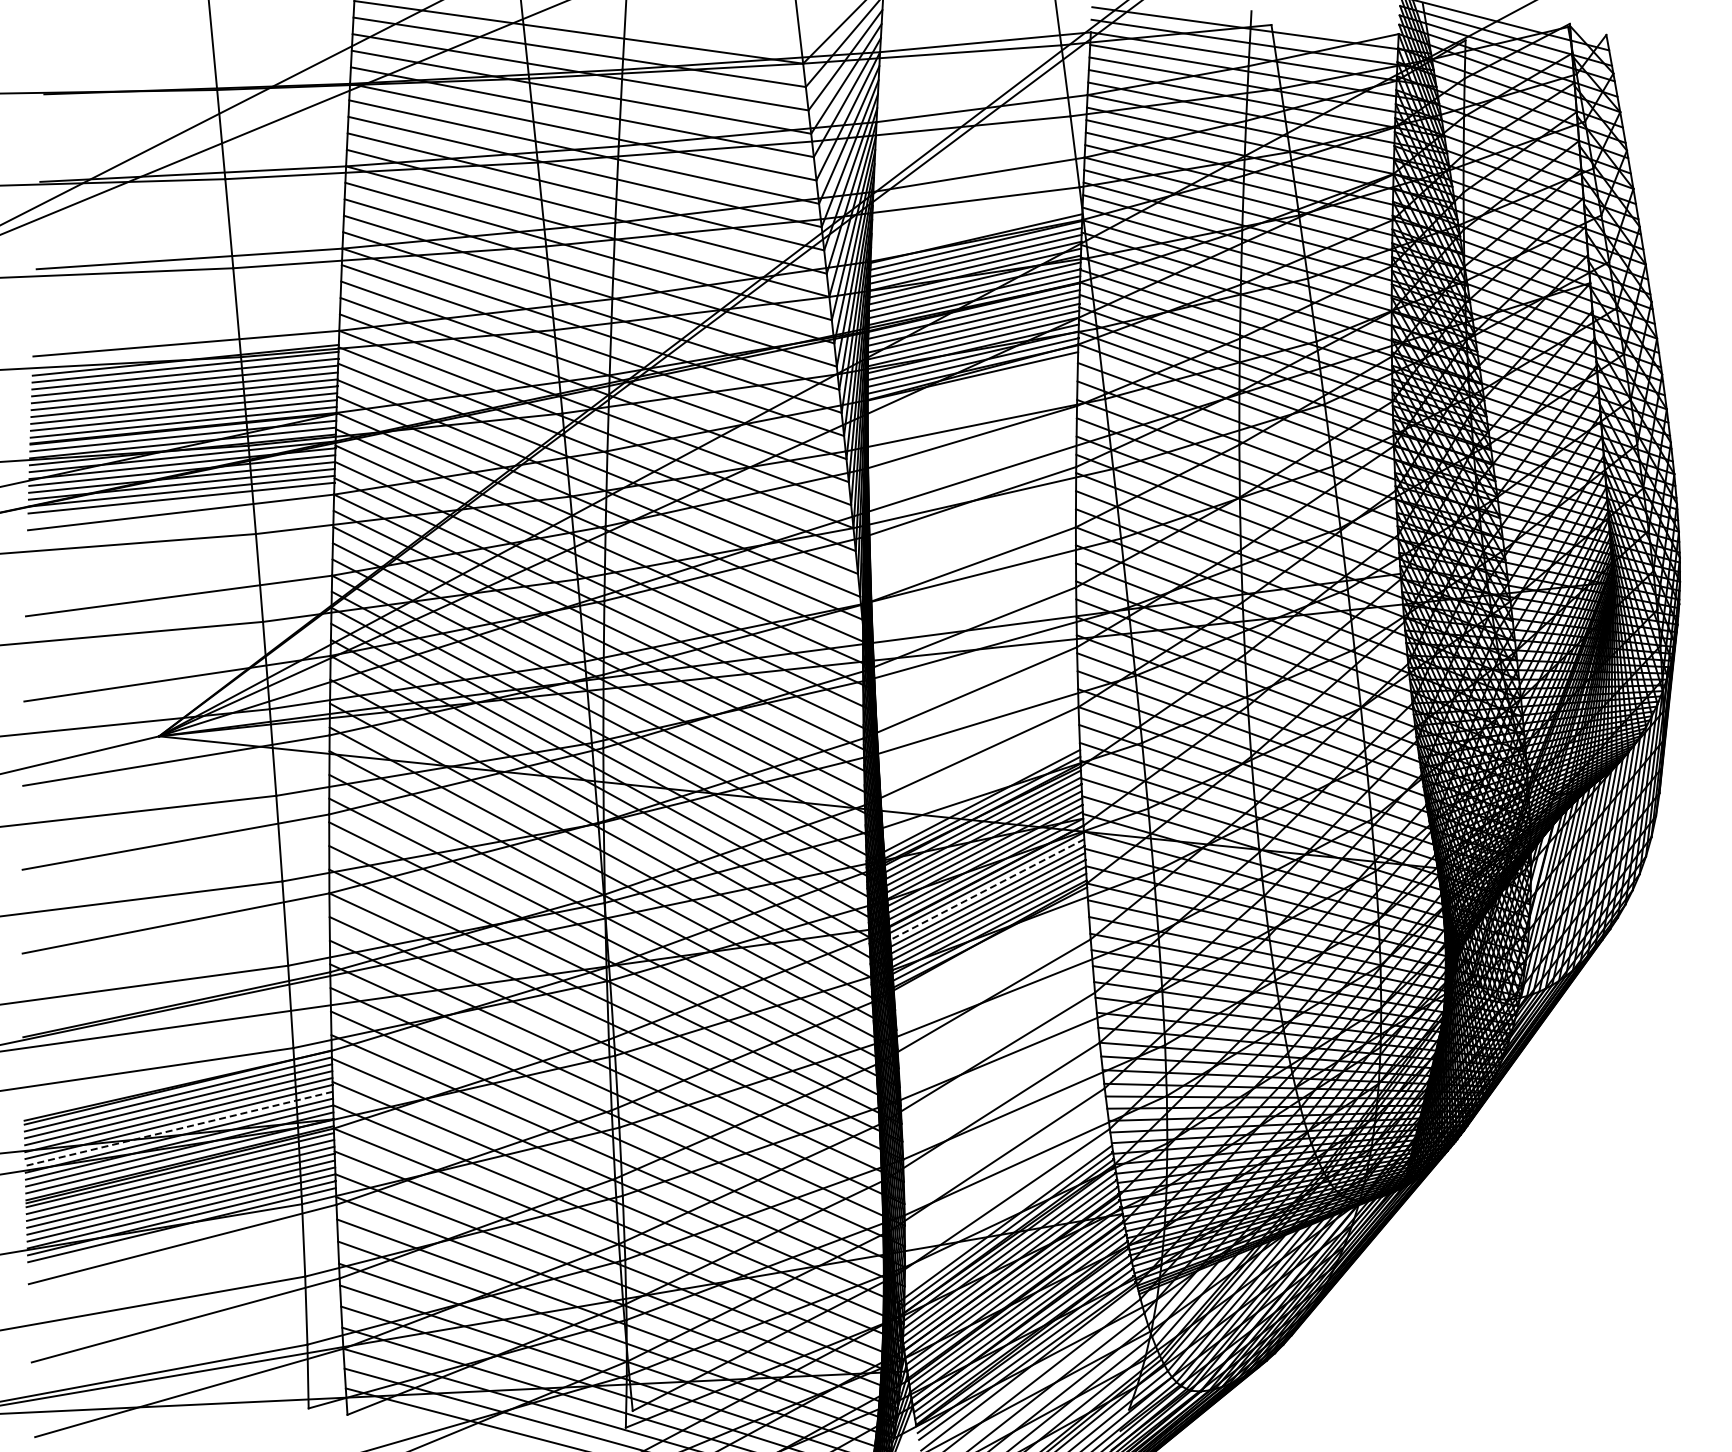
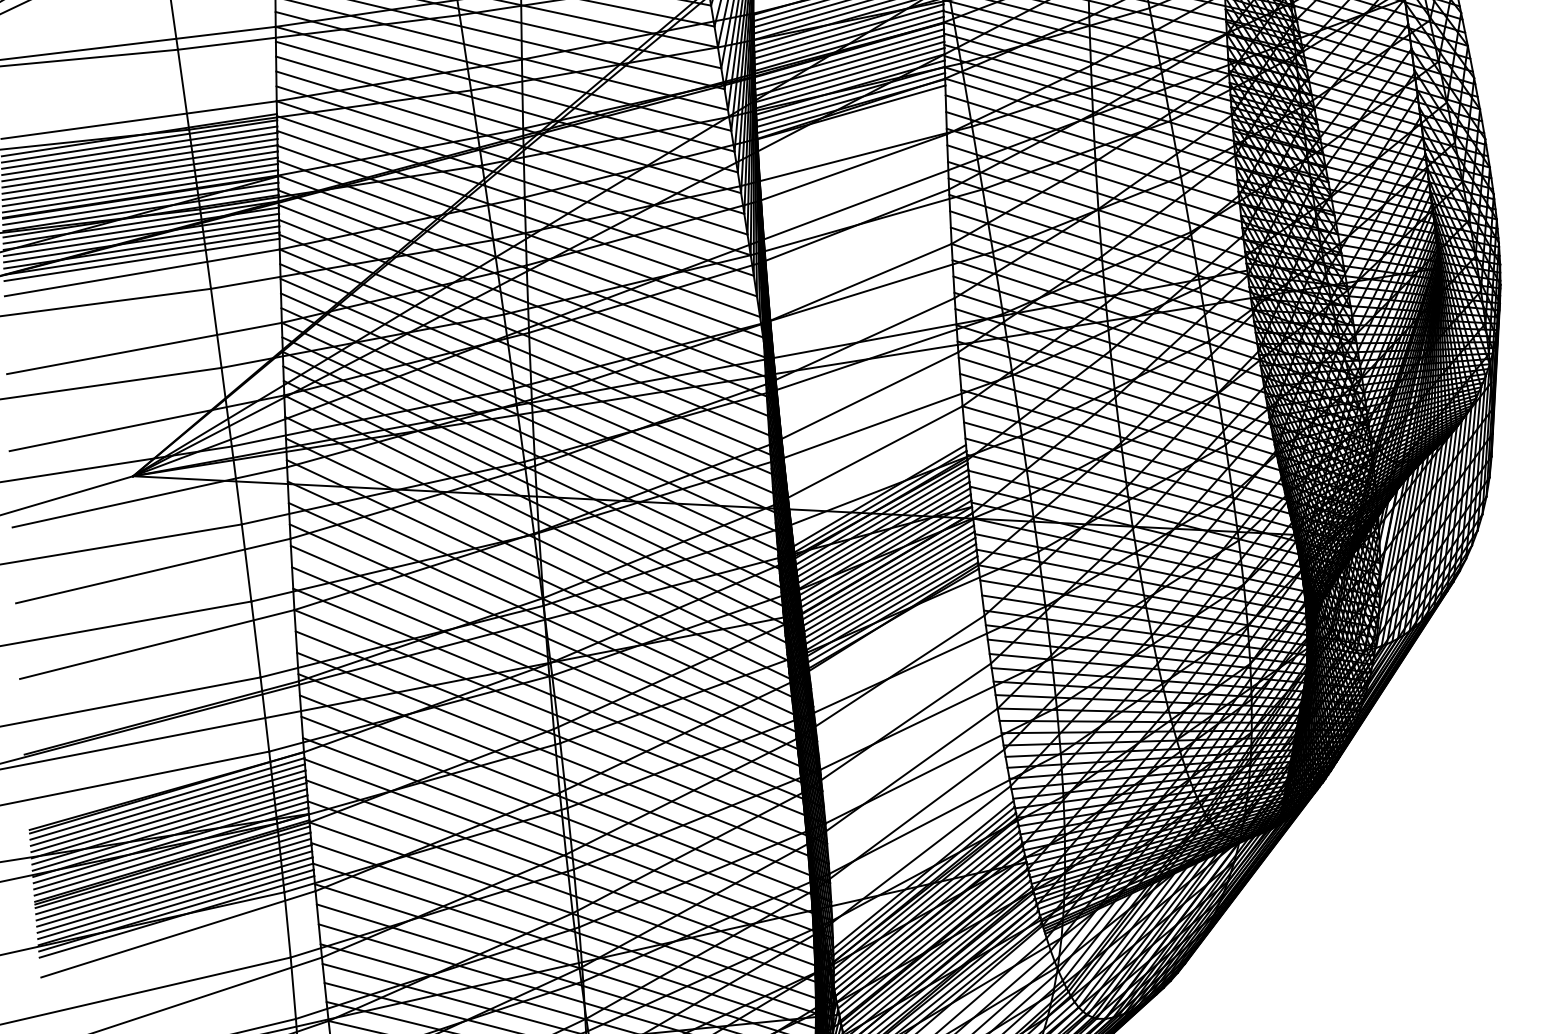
line: (977, 894) -> (880, 580), dashed -> solid
line: (178, 1128) -> (169, 829), dashed -> solid

